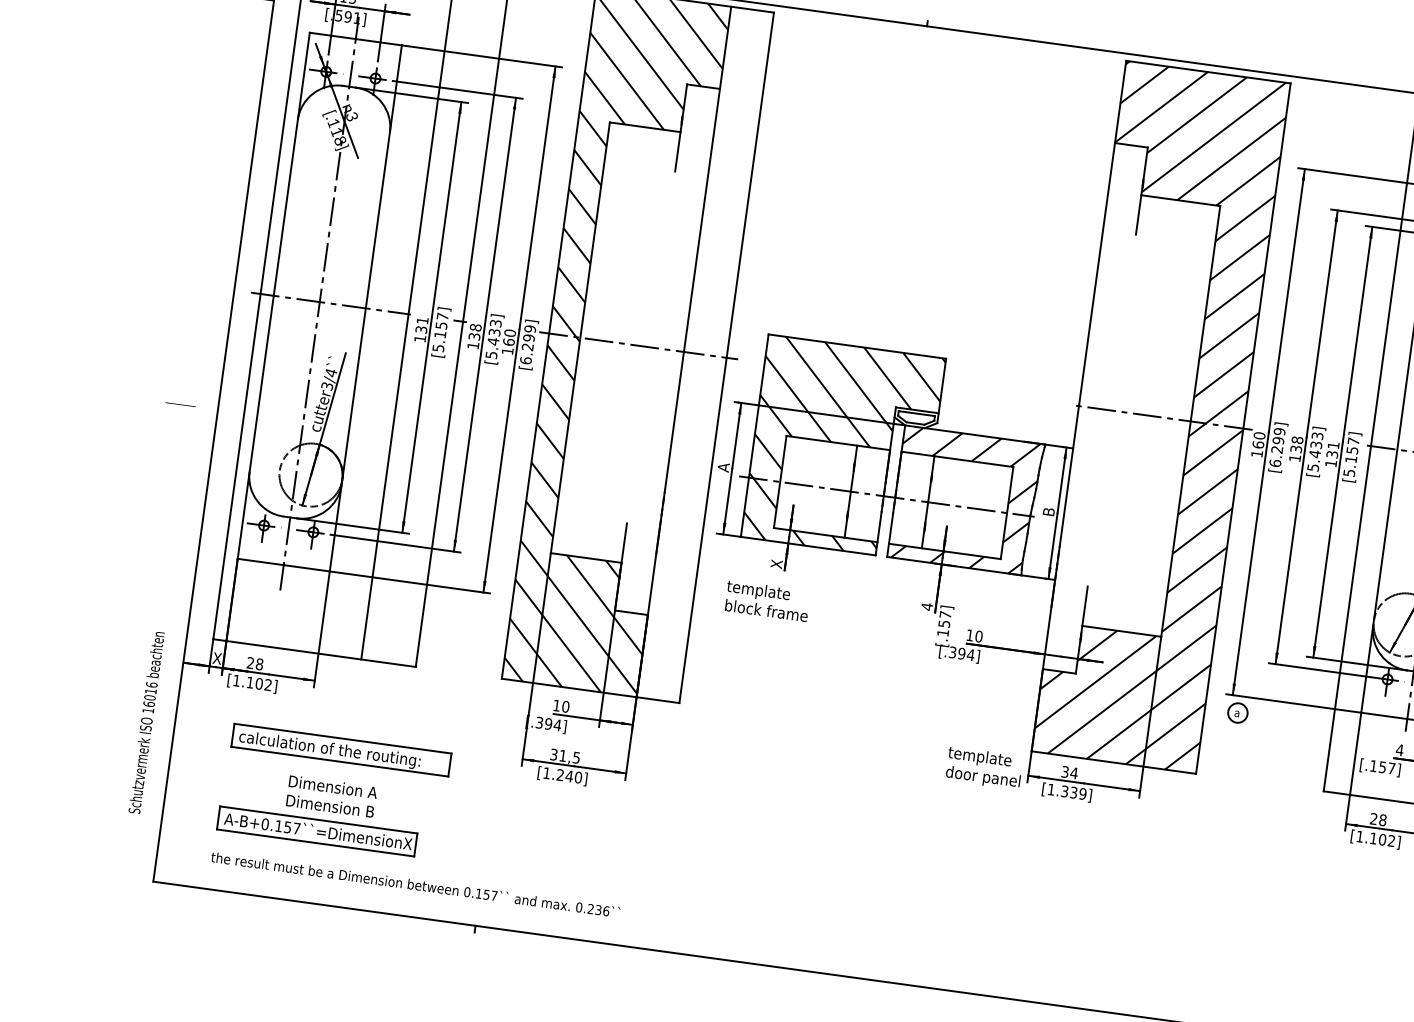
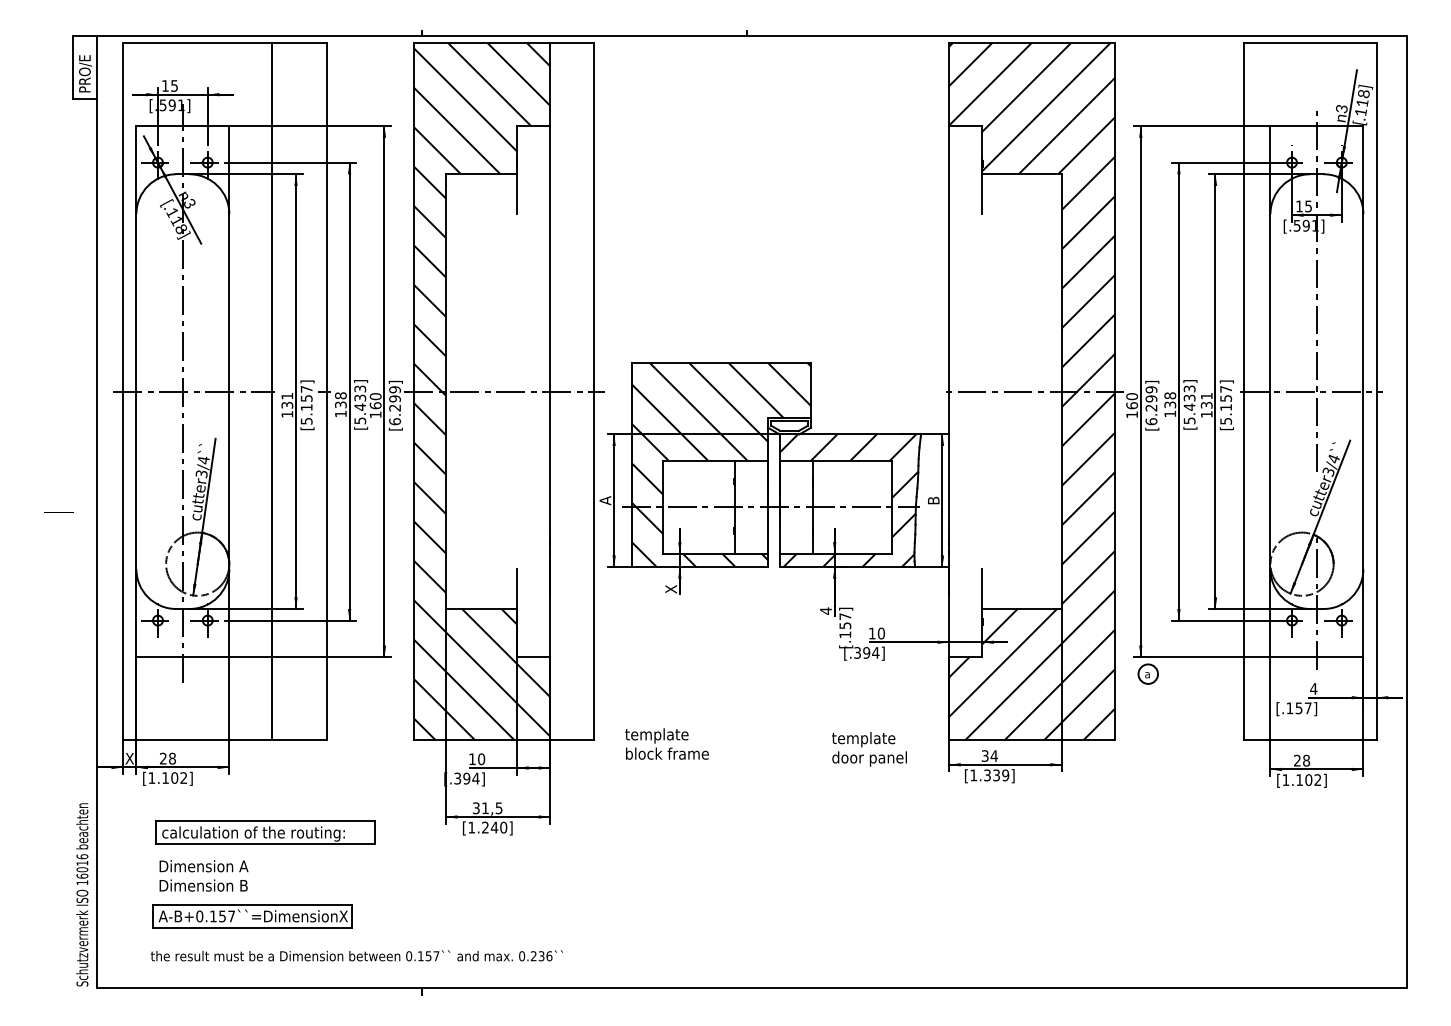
text: (767, 600) -> (666, 743), moved
text: (146, 722) -> (82, 894), moved
text: (984, 768) -> (869, 749), moved
text: (331, 796) -> (203, 875), moved

